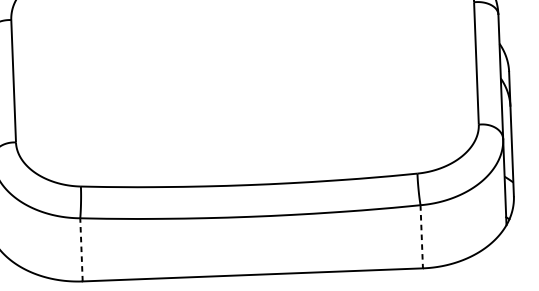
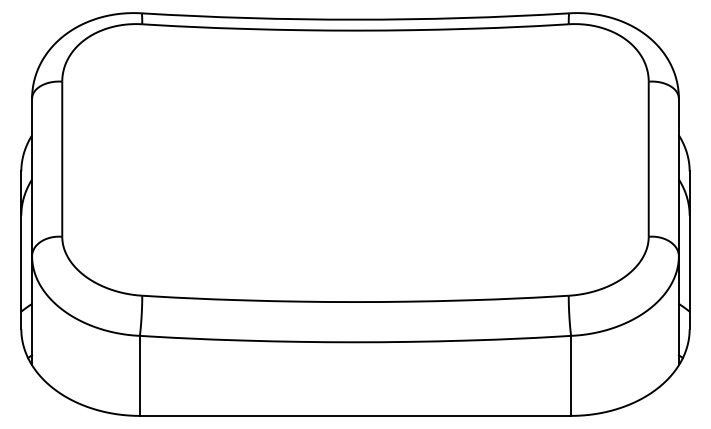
line: (422, 237) -> (571, 376), dashed -> solid
line: (81, 249) -> (139, 375), dashed -> solid

